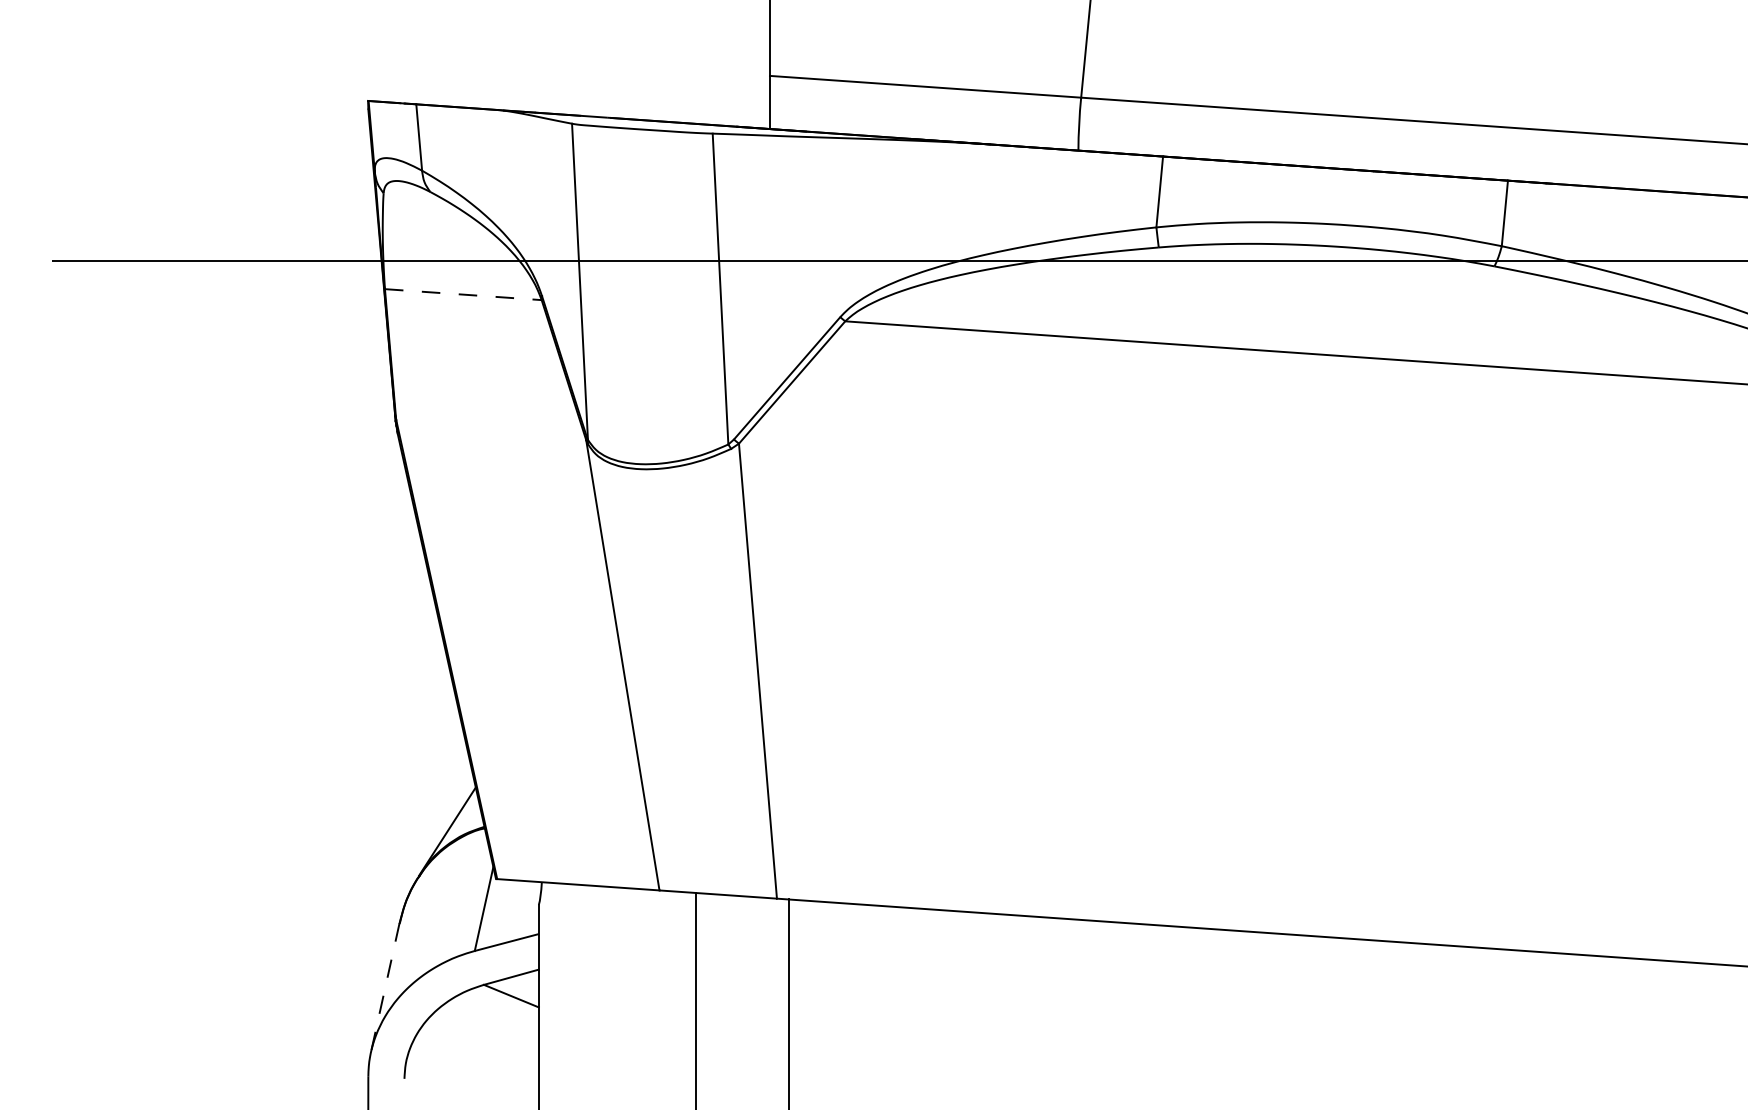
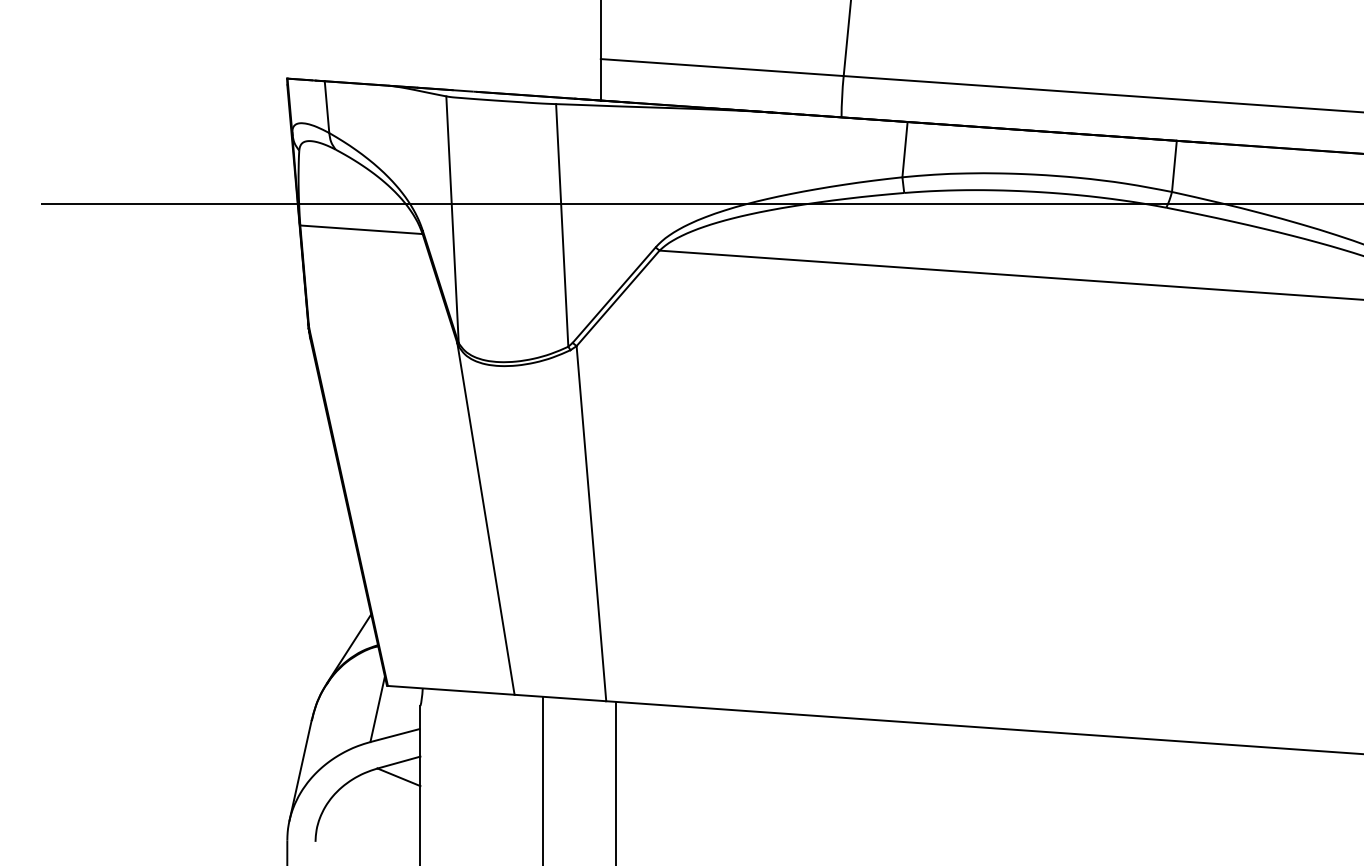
line: (463, 294) -> (361, 229), dashed -> solid
line: (385, 987) -> (300, 770), dashed -> solid

